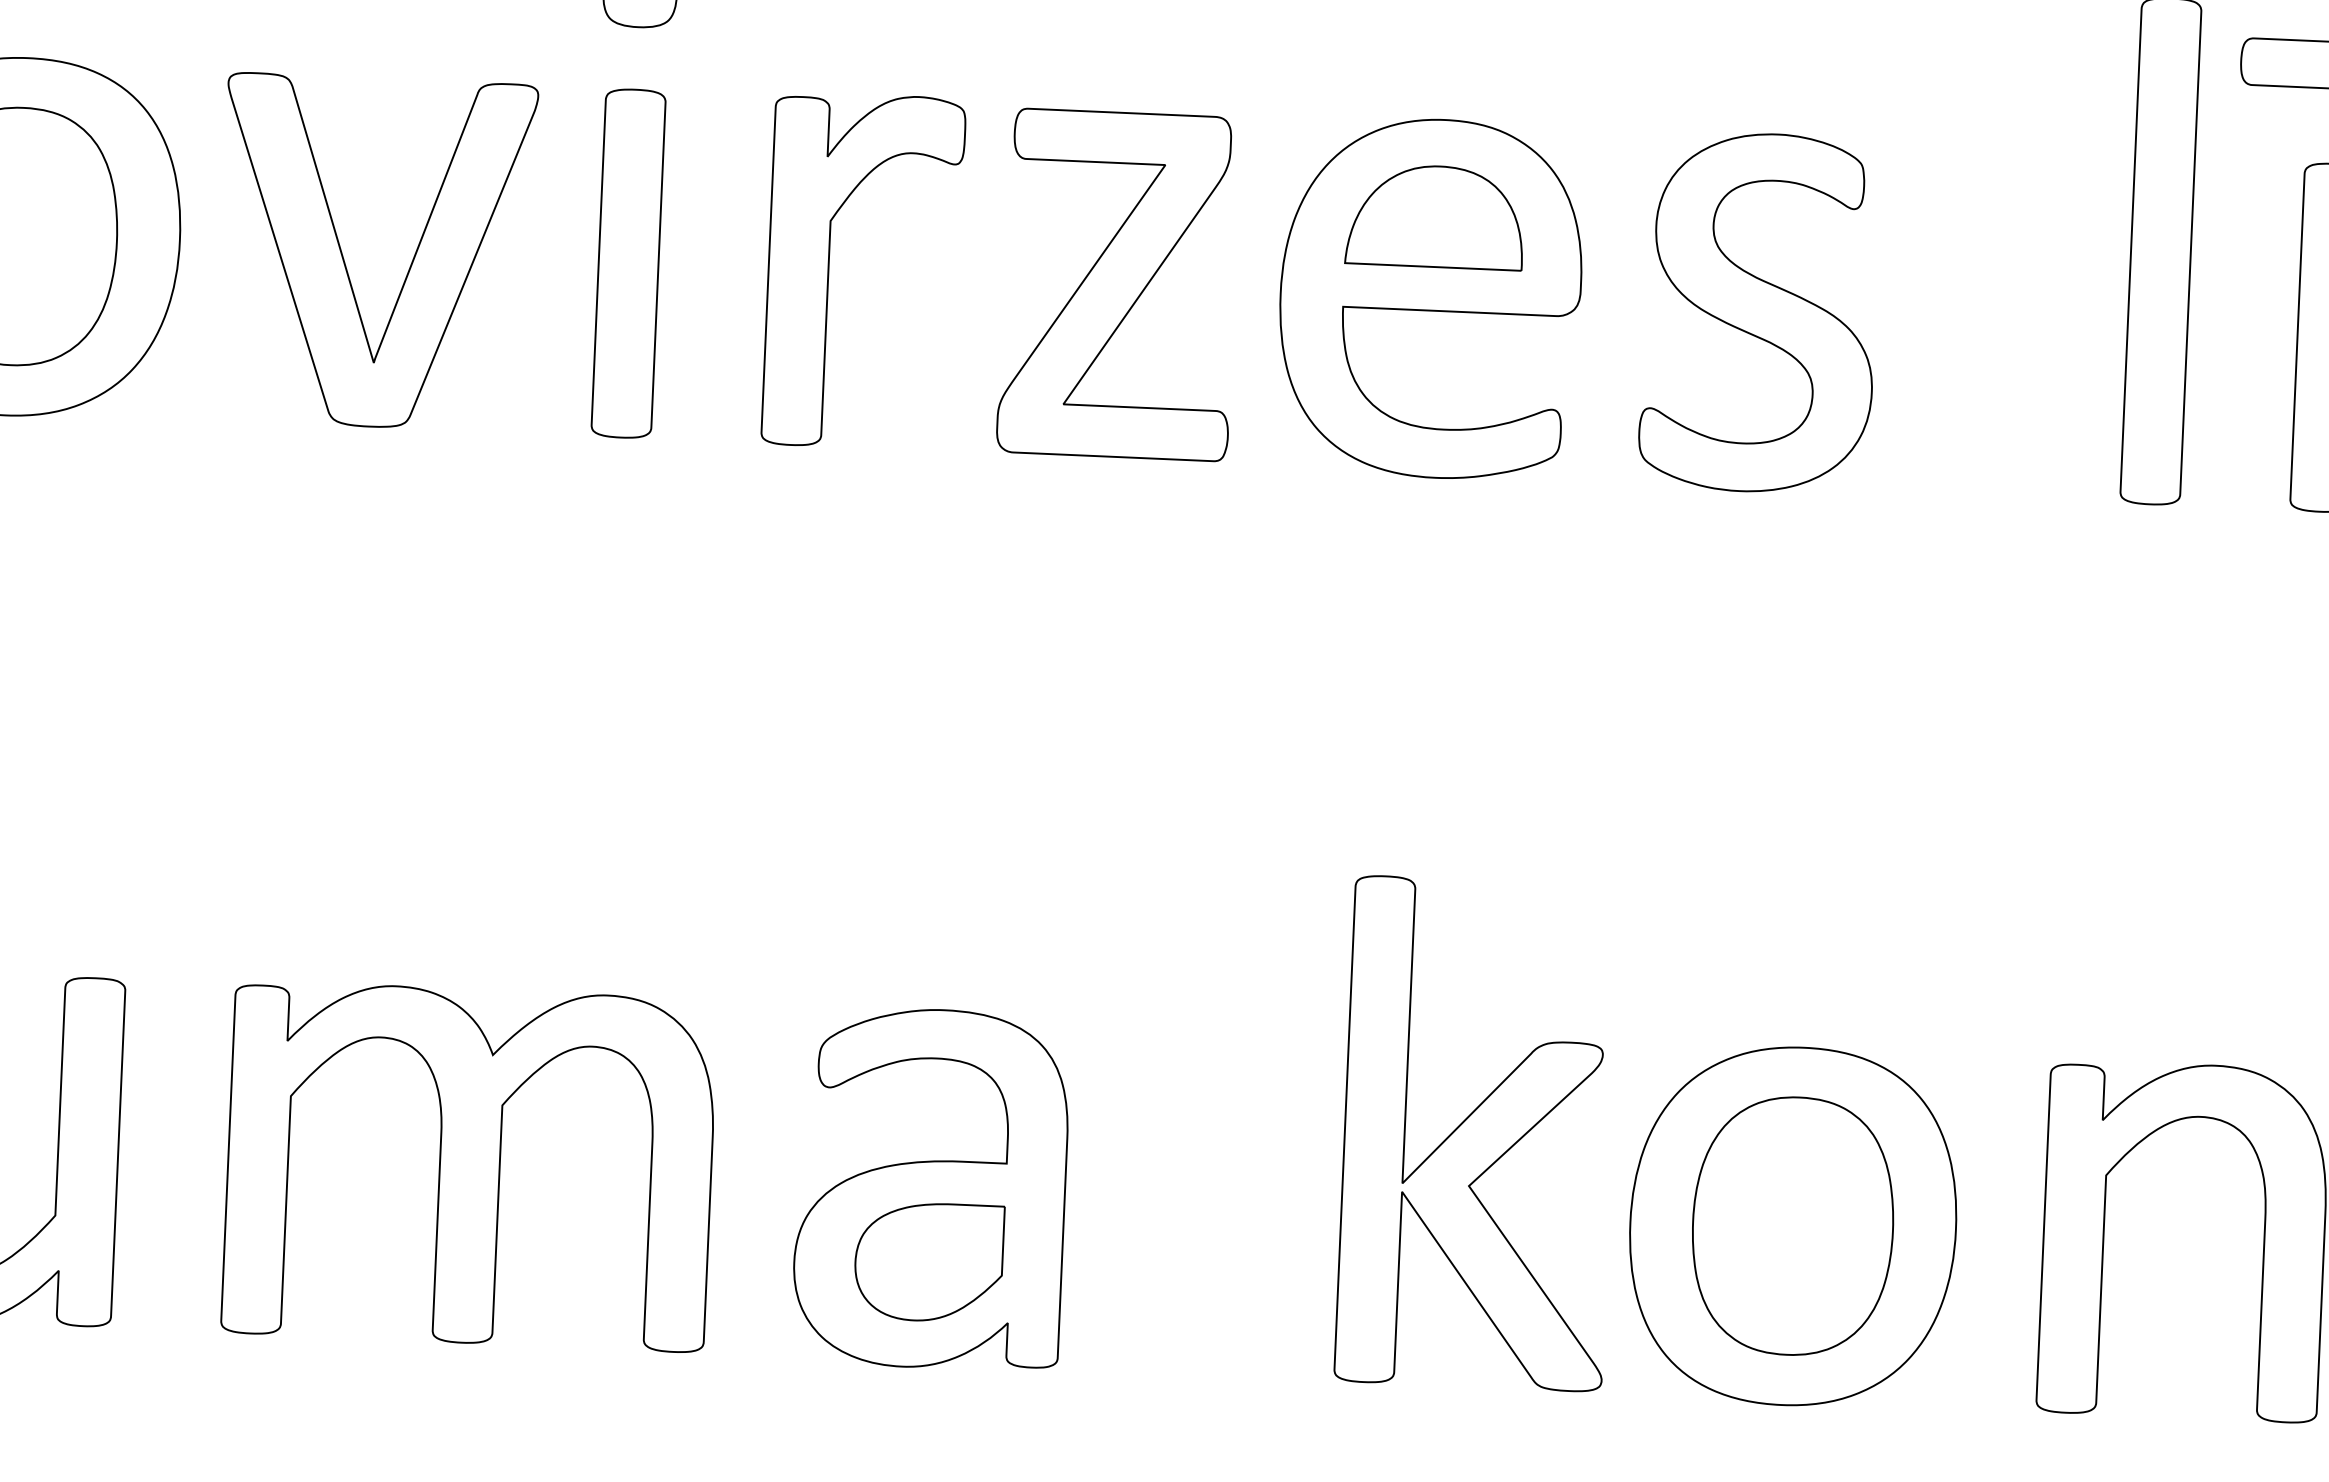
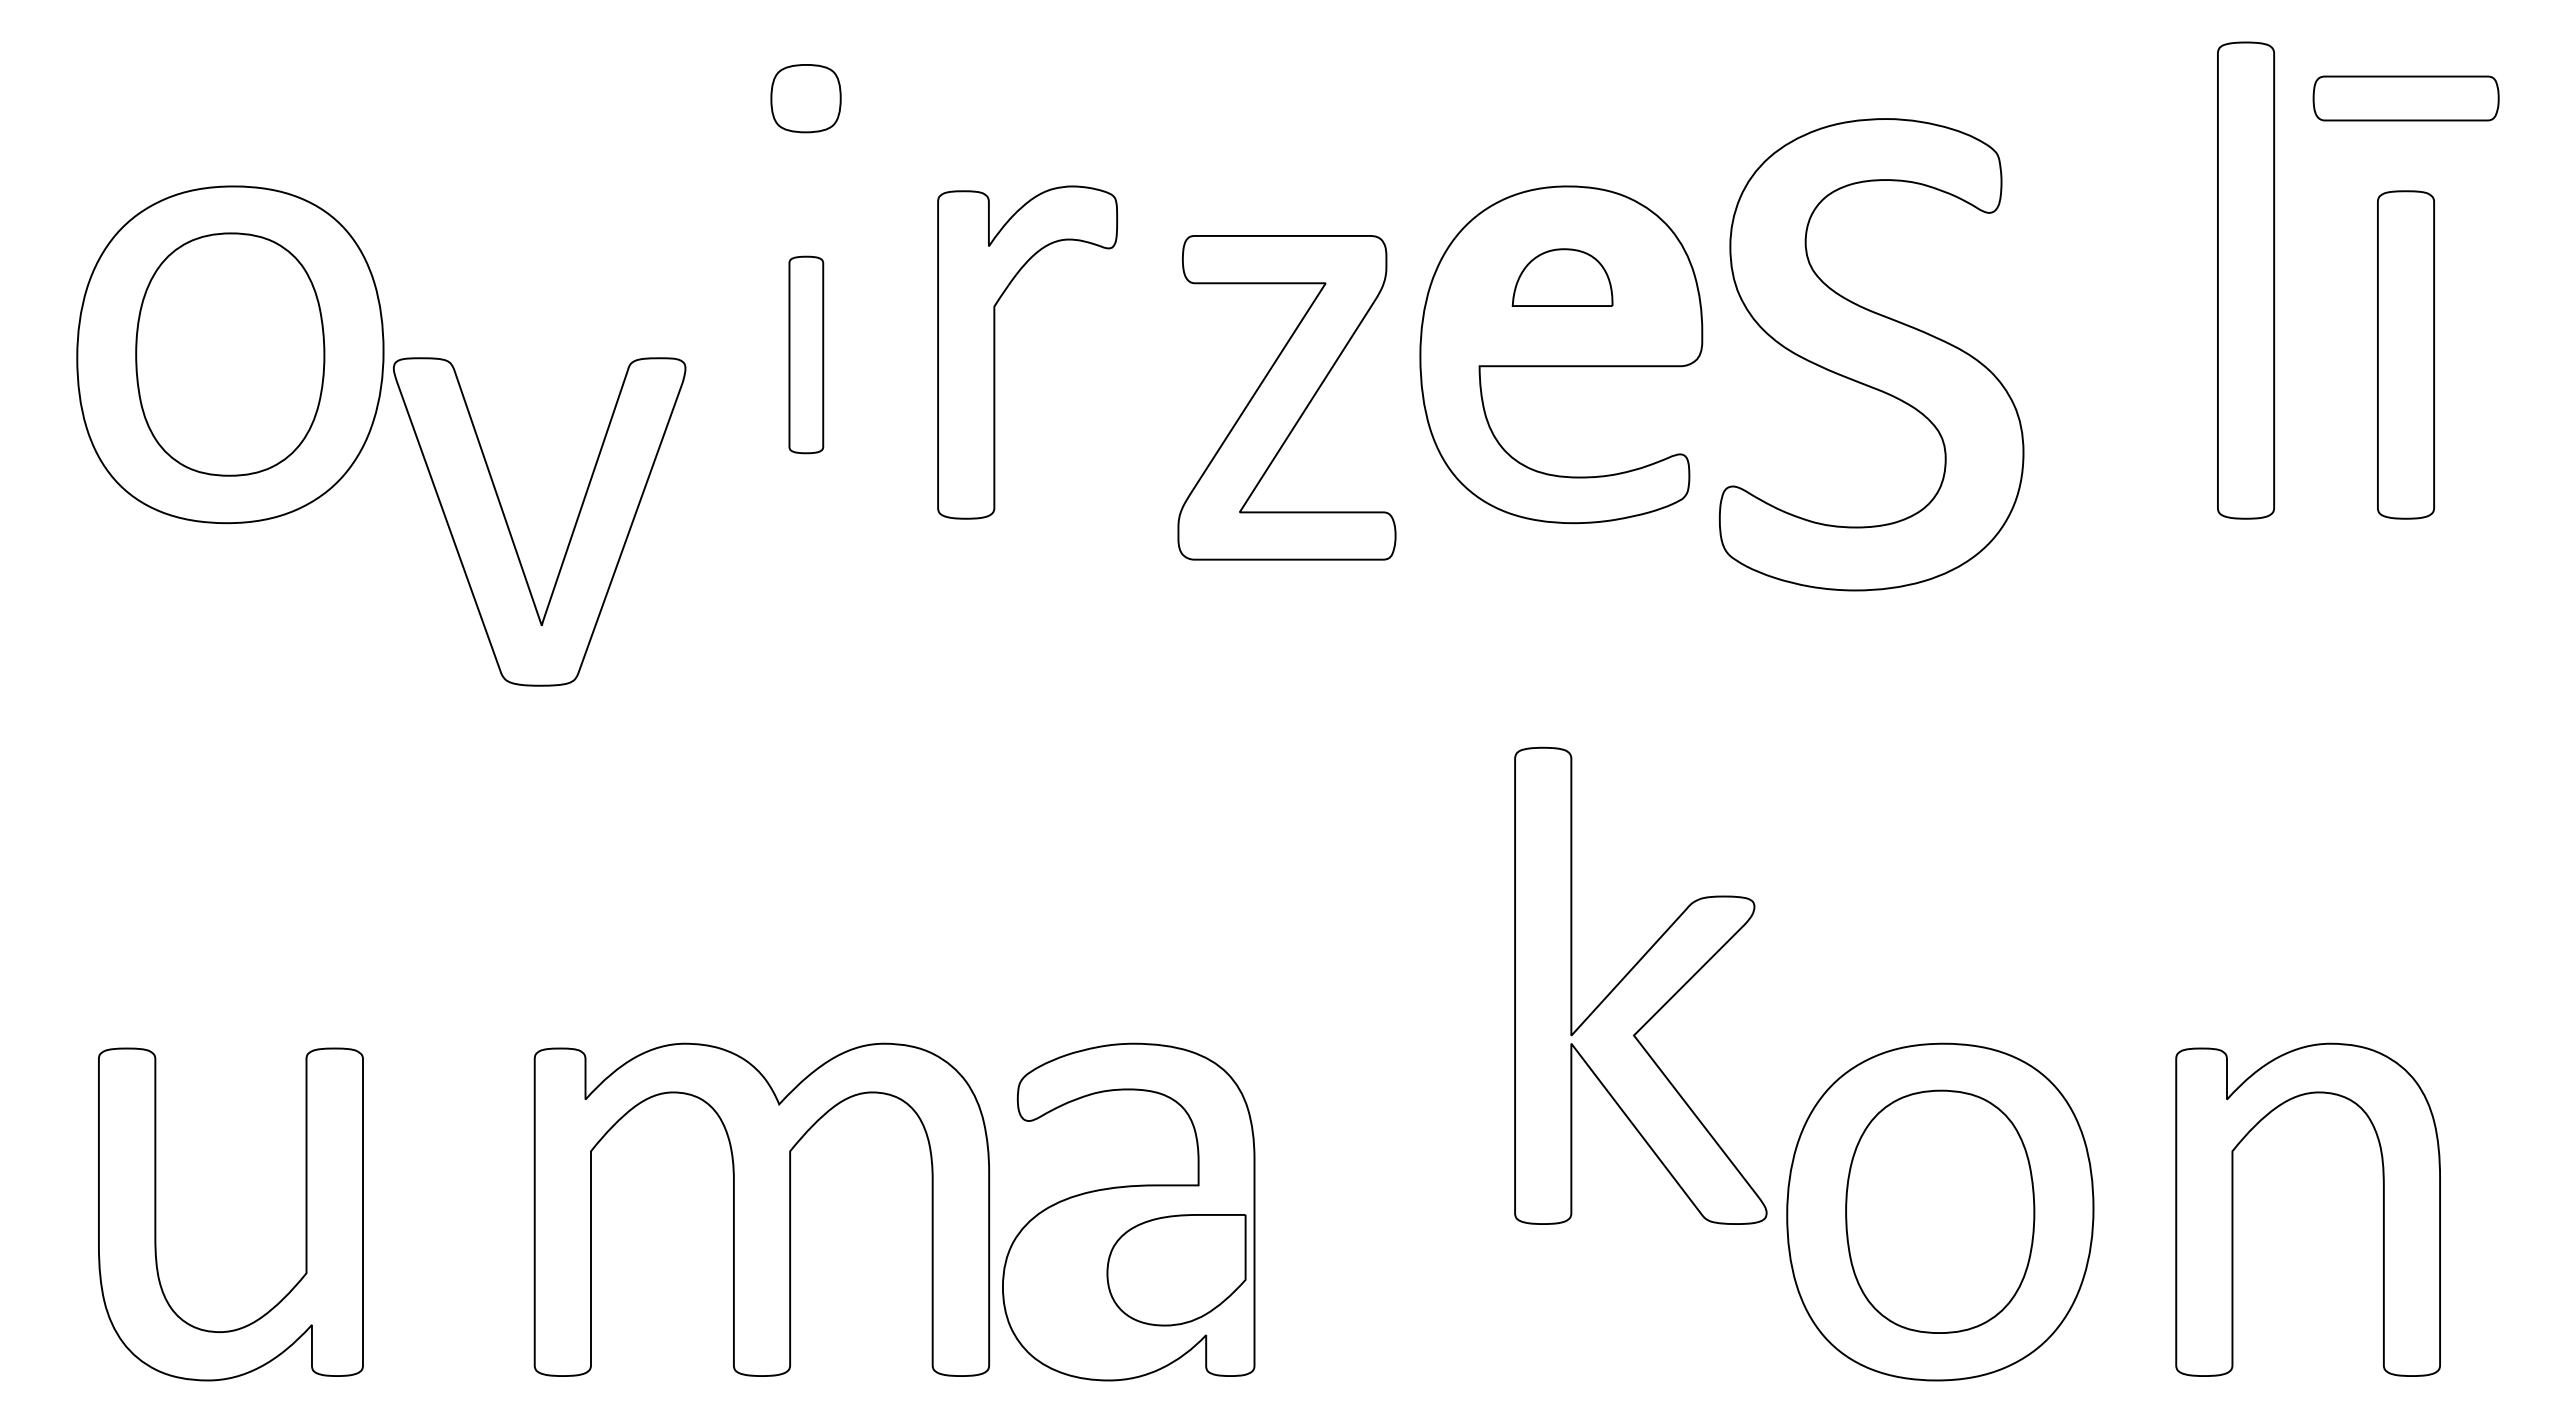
part: (1435, 216) -> (1562, 277), size x0.6
part: (344, 260) -> (510, 530), moved
part: (628, 263) -> (806, 354), size x0.6
part: (1118, 284) -> (1286, 397), moved
part: (1759, 312) -> (1871, 354), size x1.4
part: (1478, 1133) -> (1640, 985), moved
part: (469, 1165) -> (761, 1209), moved
part: (928, 1262) -> (1176, 1270), moved

